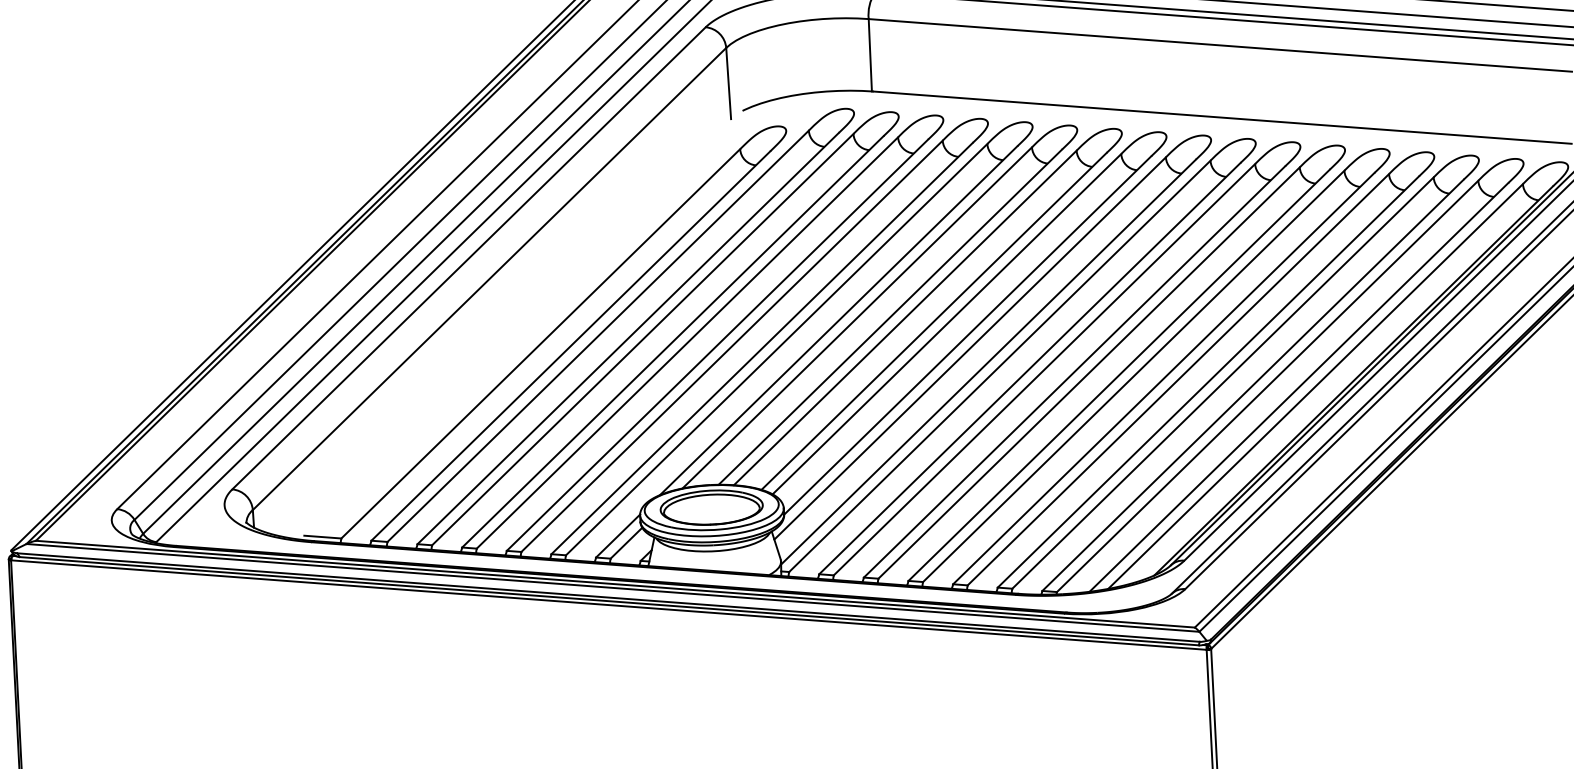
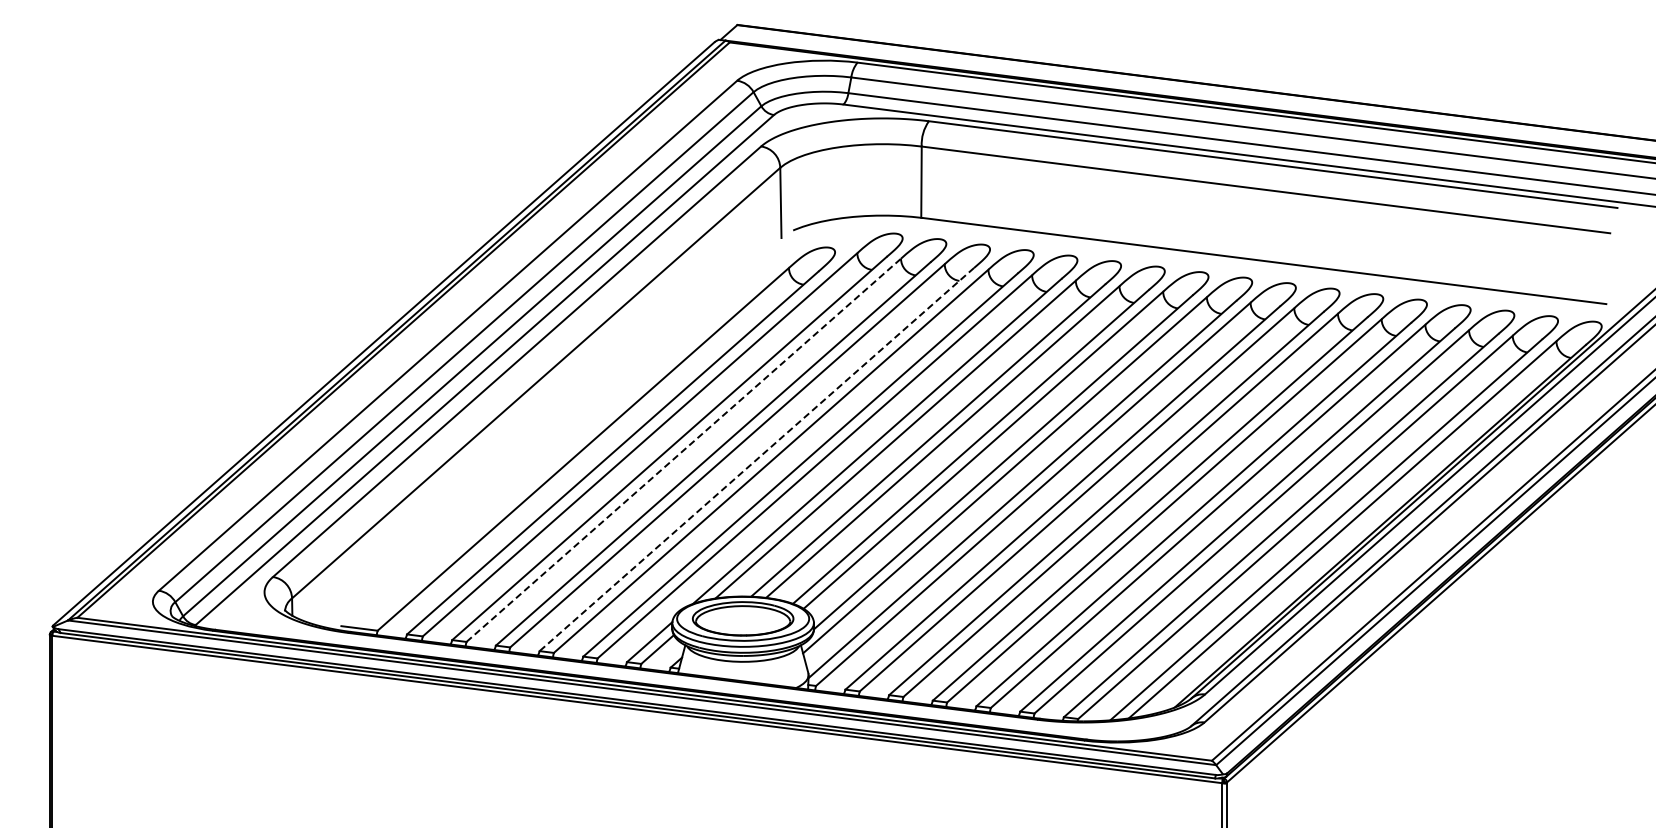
line: (642, 339) -> (683, 450), solid -> dashed
line: (717, 345) -> (756, 459), solid -> dashed

